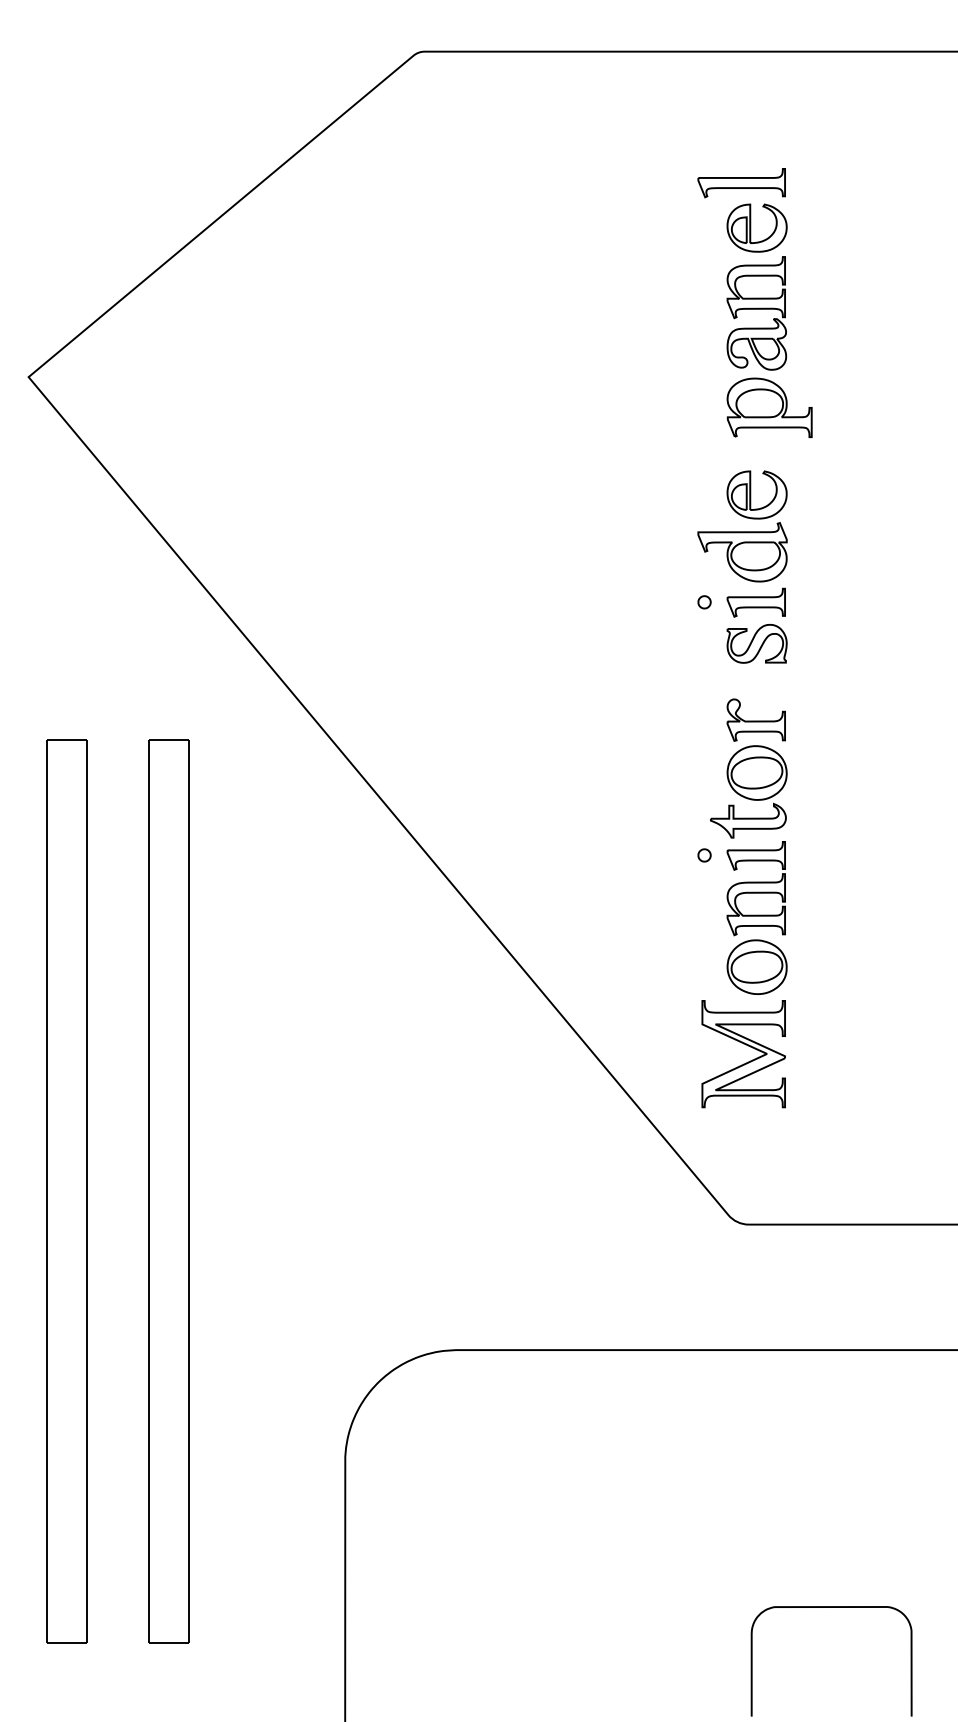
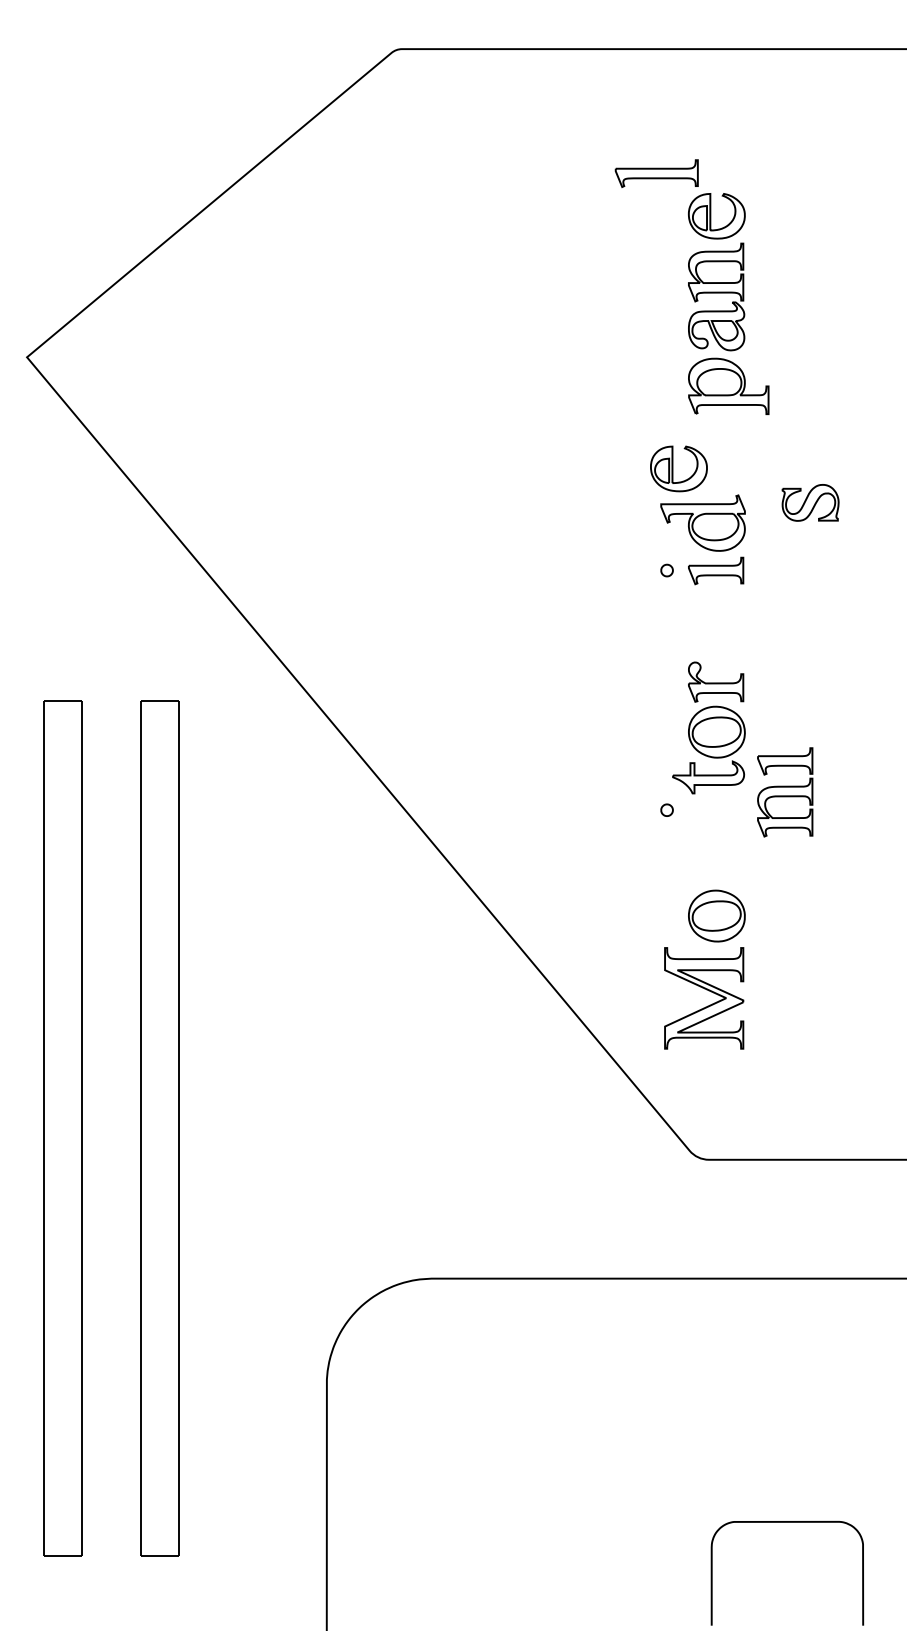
part: (741, 183) -> (656, 173), moved
part: (756, 494) -> (678, 468), moved
part: (756, 643) -> (810, 502), moved
part: (755, 888) -> (784, 792), moved

